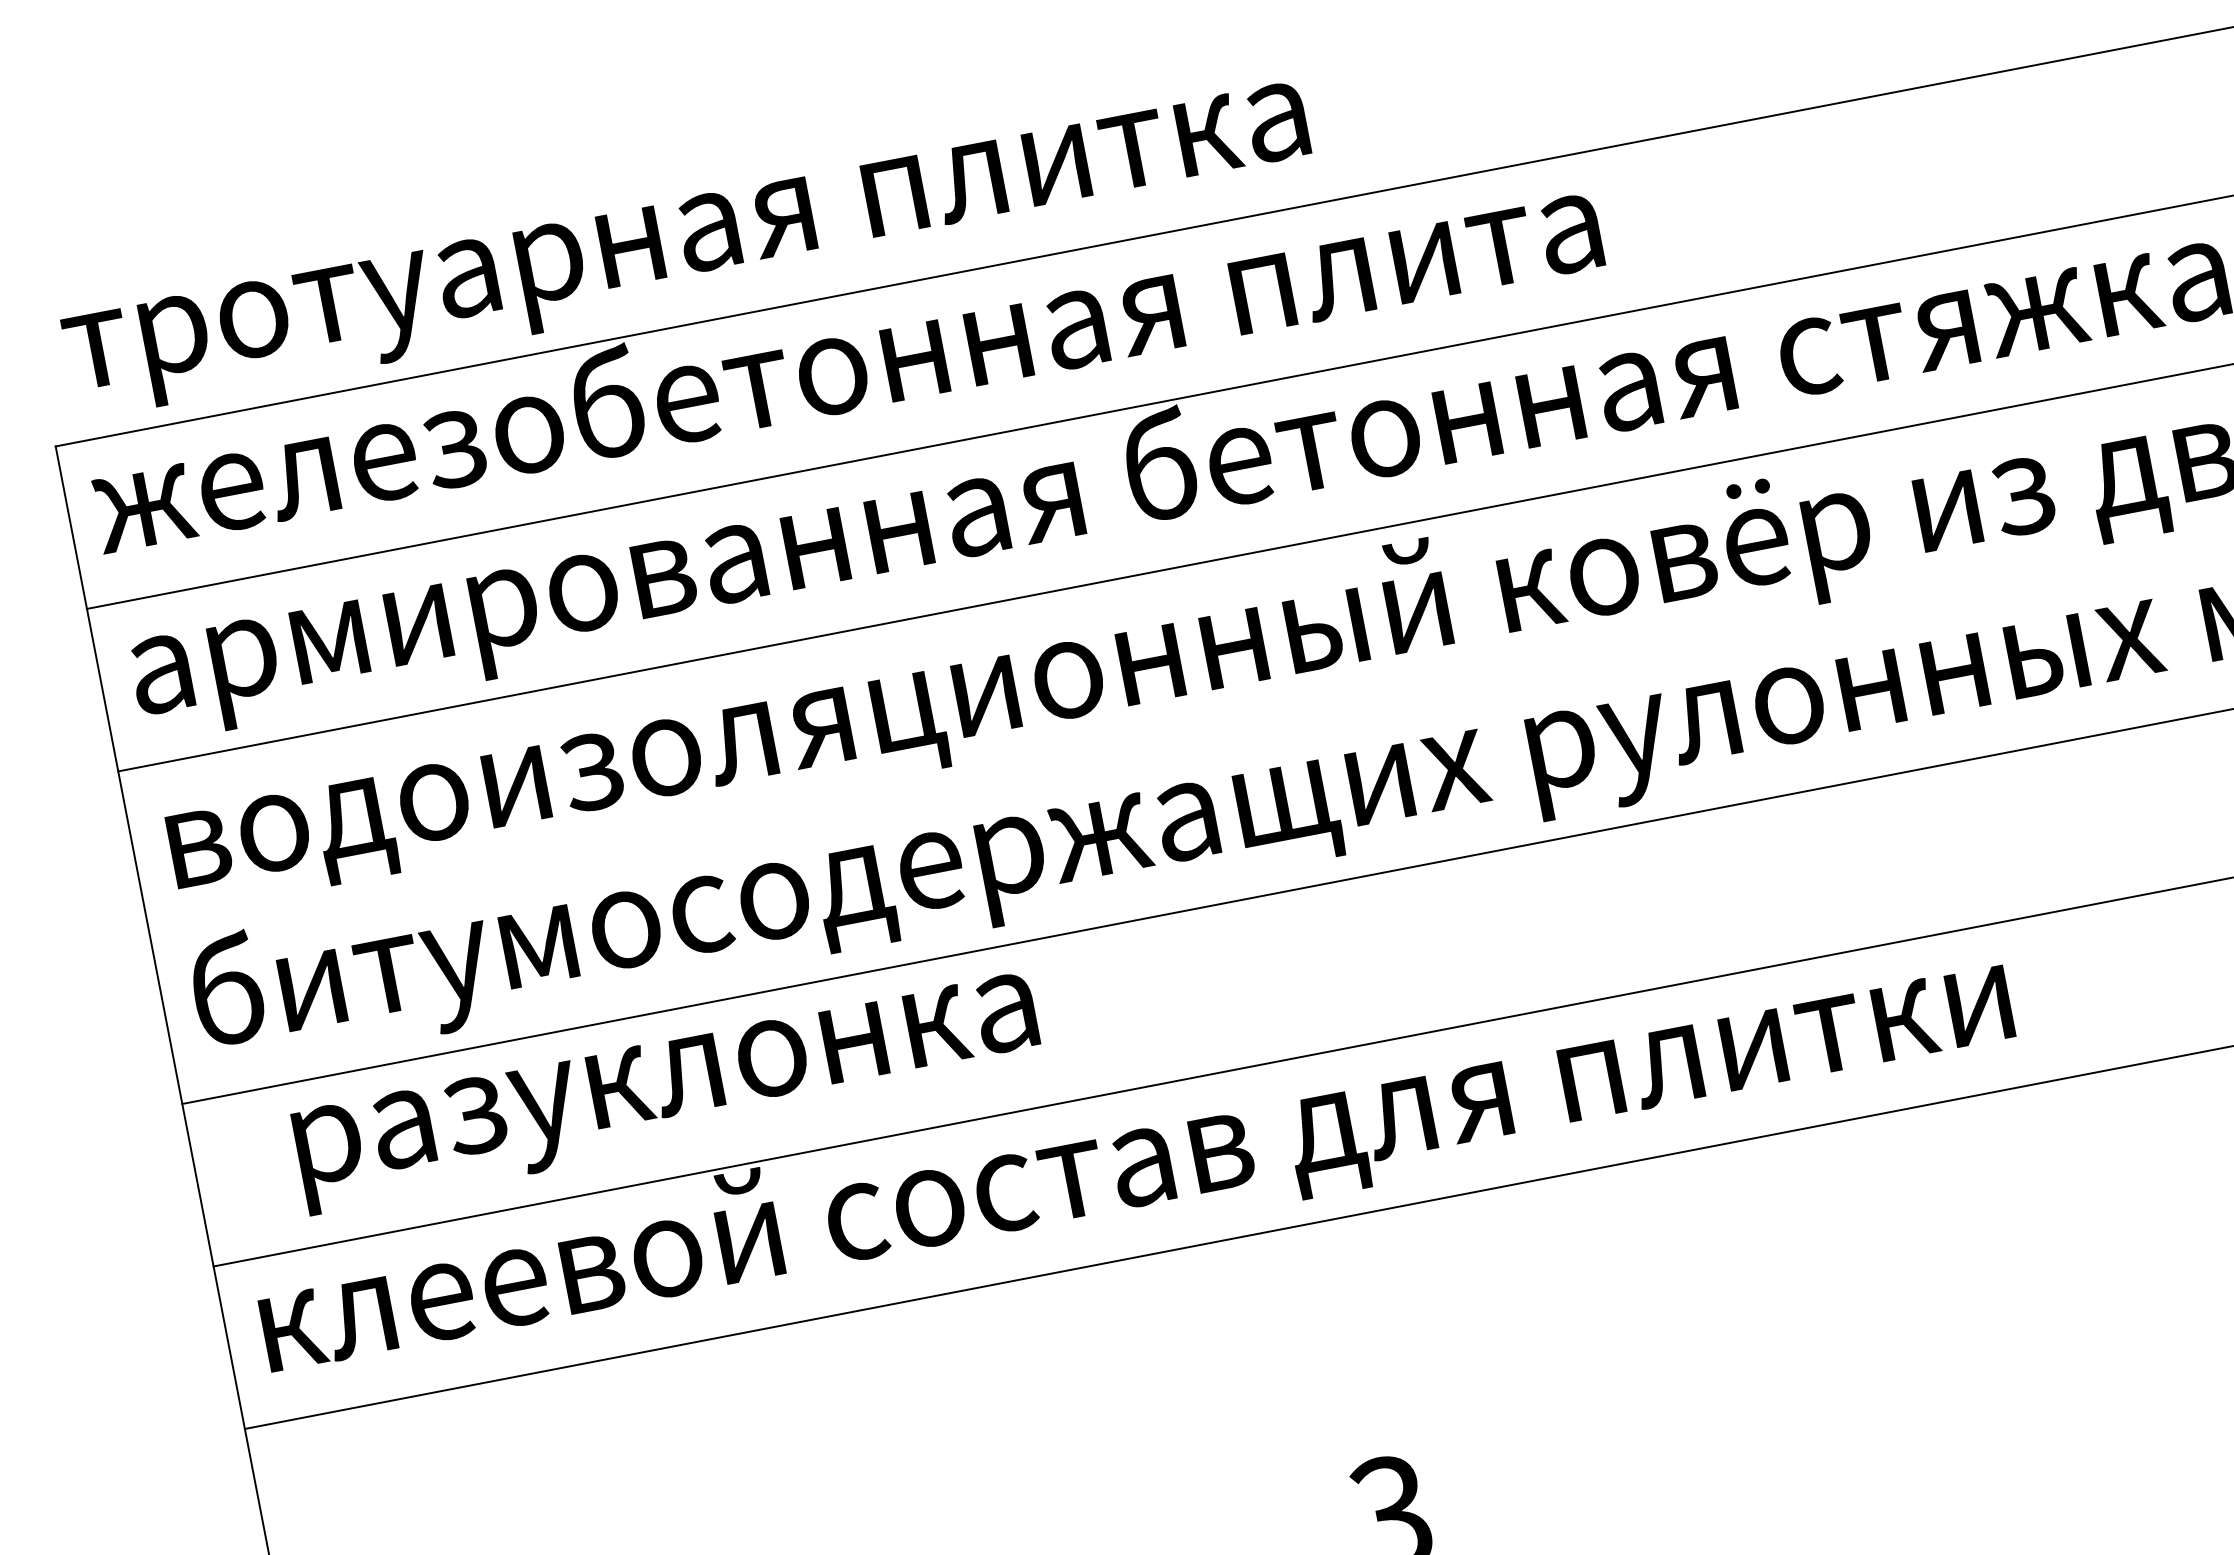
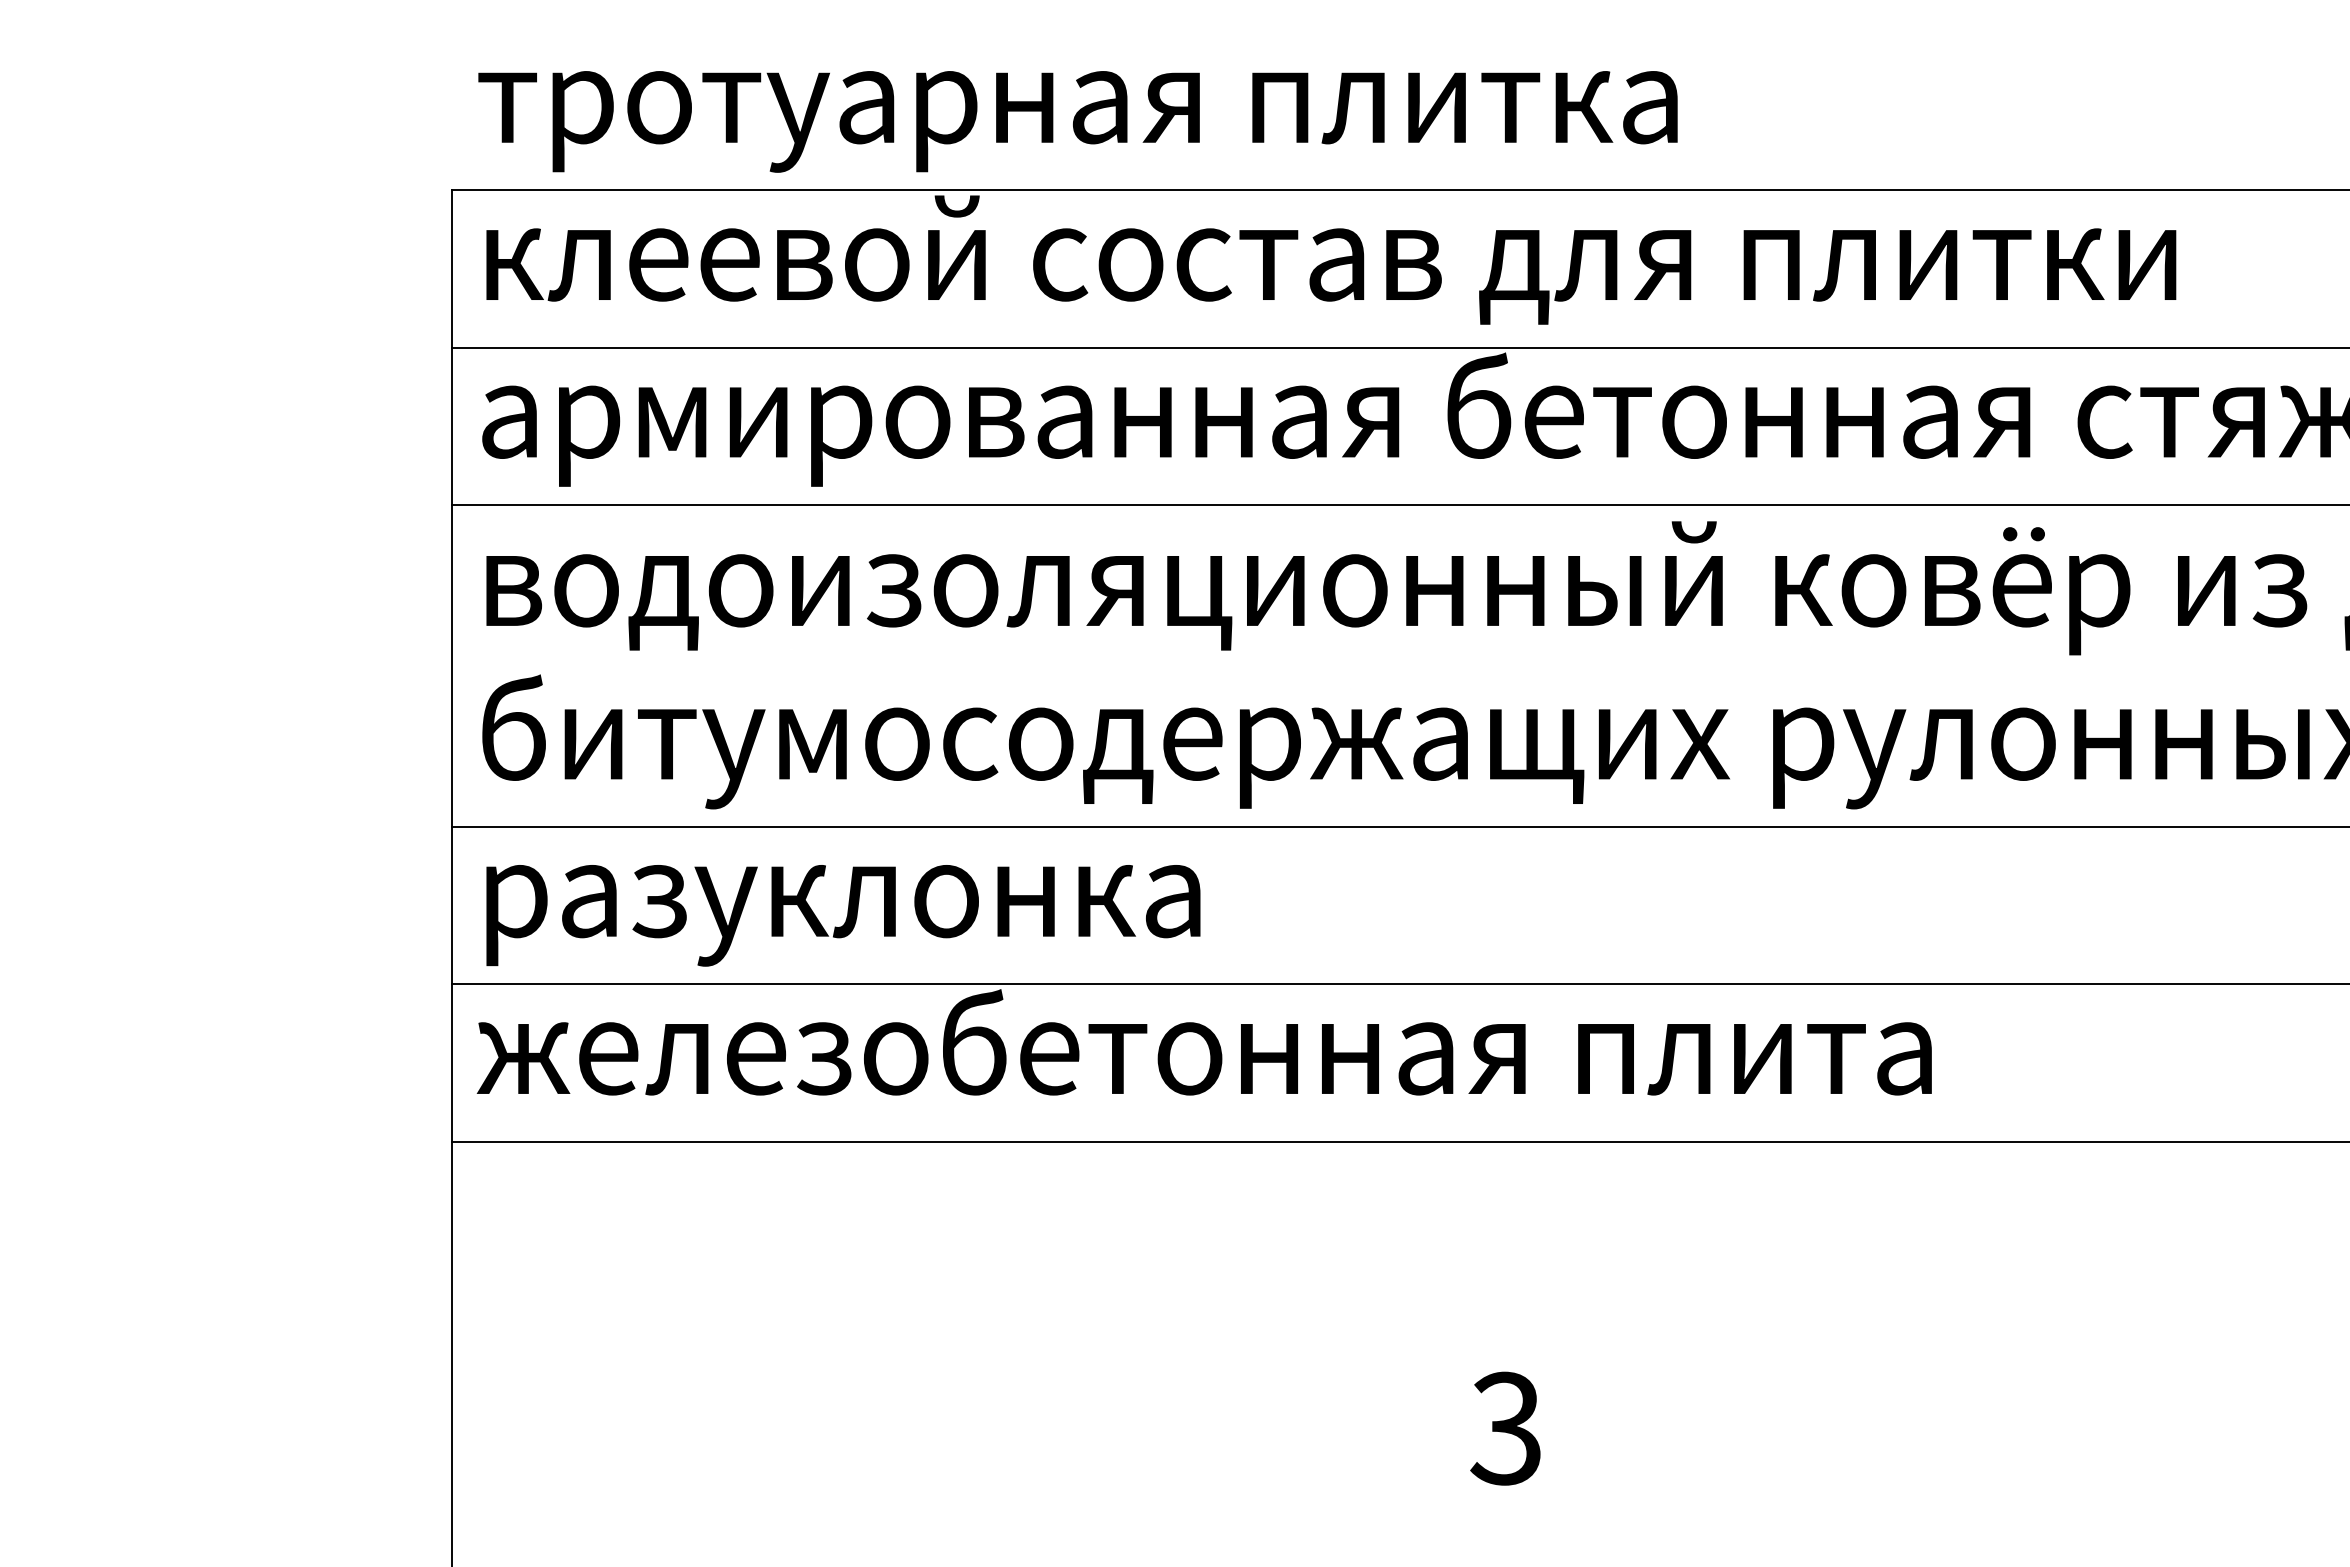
text: (973, 343) -> (1326, 259), железобетонная плита -> клеевой состав для плитки
text: (668, 1093) -> (843, 915), moved
text: (1130, 1163) -> (1326, 1053), клеевой состав для плитки -> железобетонная плита

